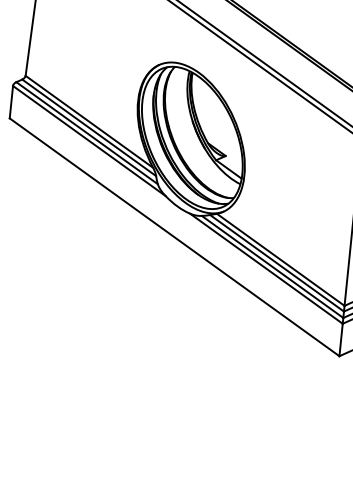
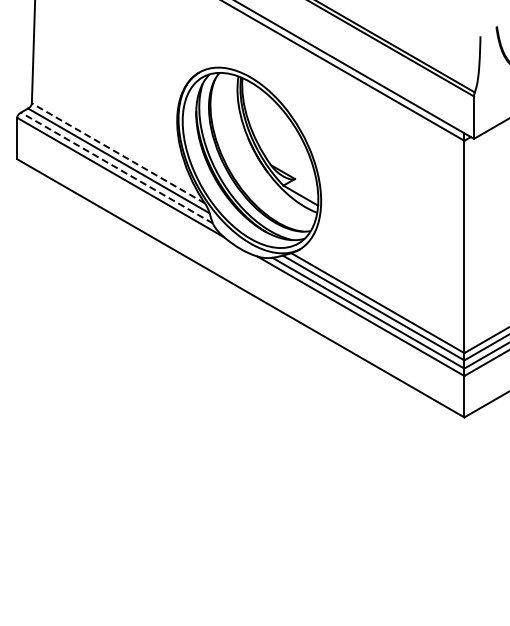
line: (89, 121) -> (118, 153), solid -> dashed
line: (86, 133) -> (116, 168), solid -> dashed

